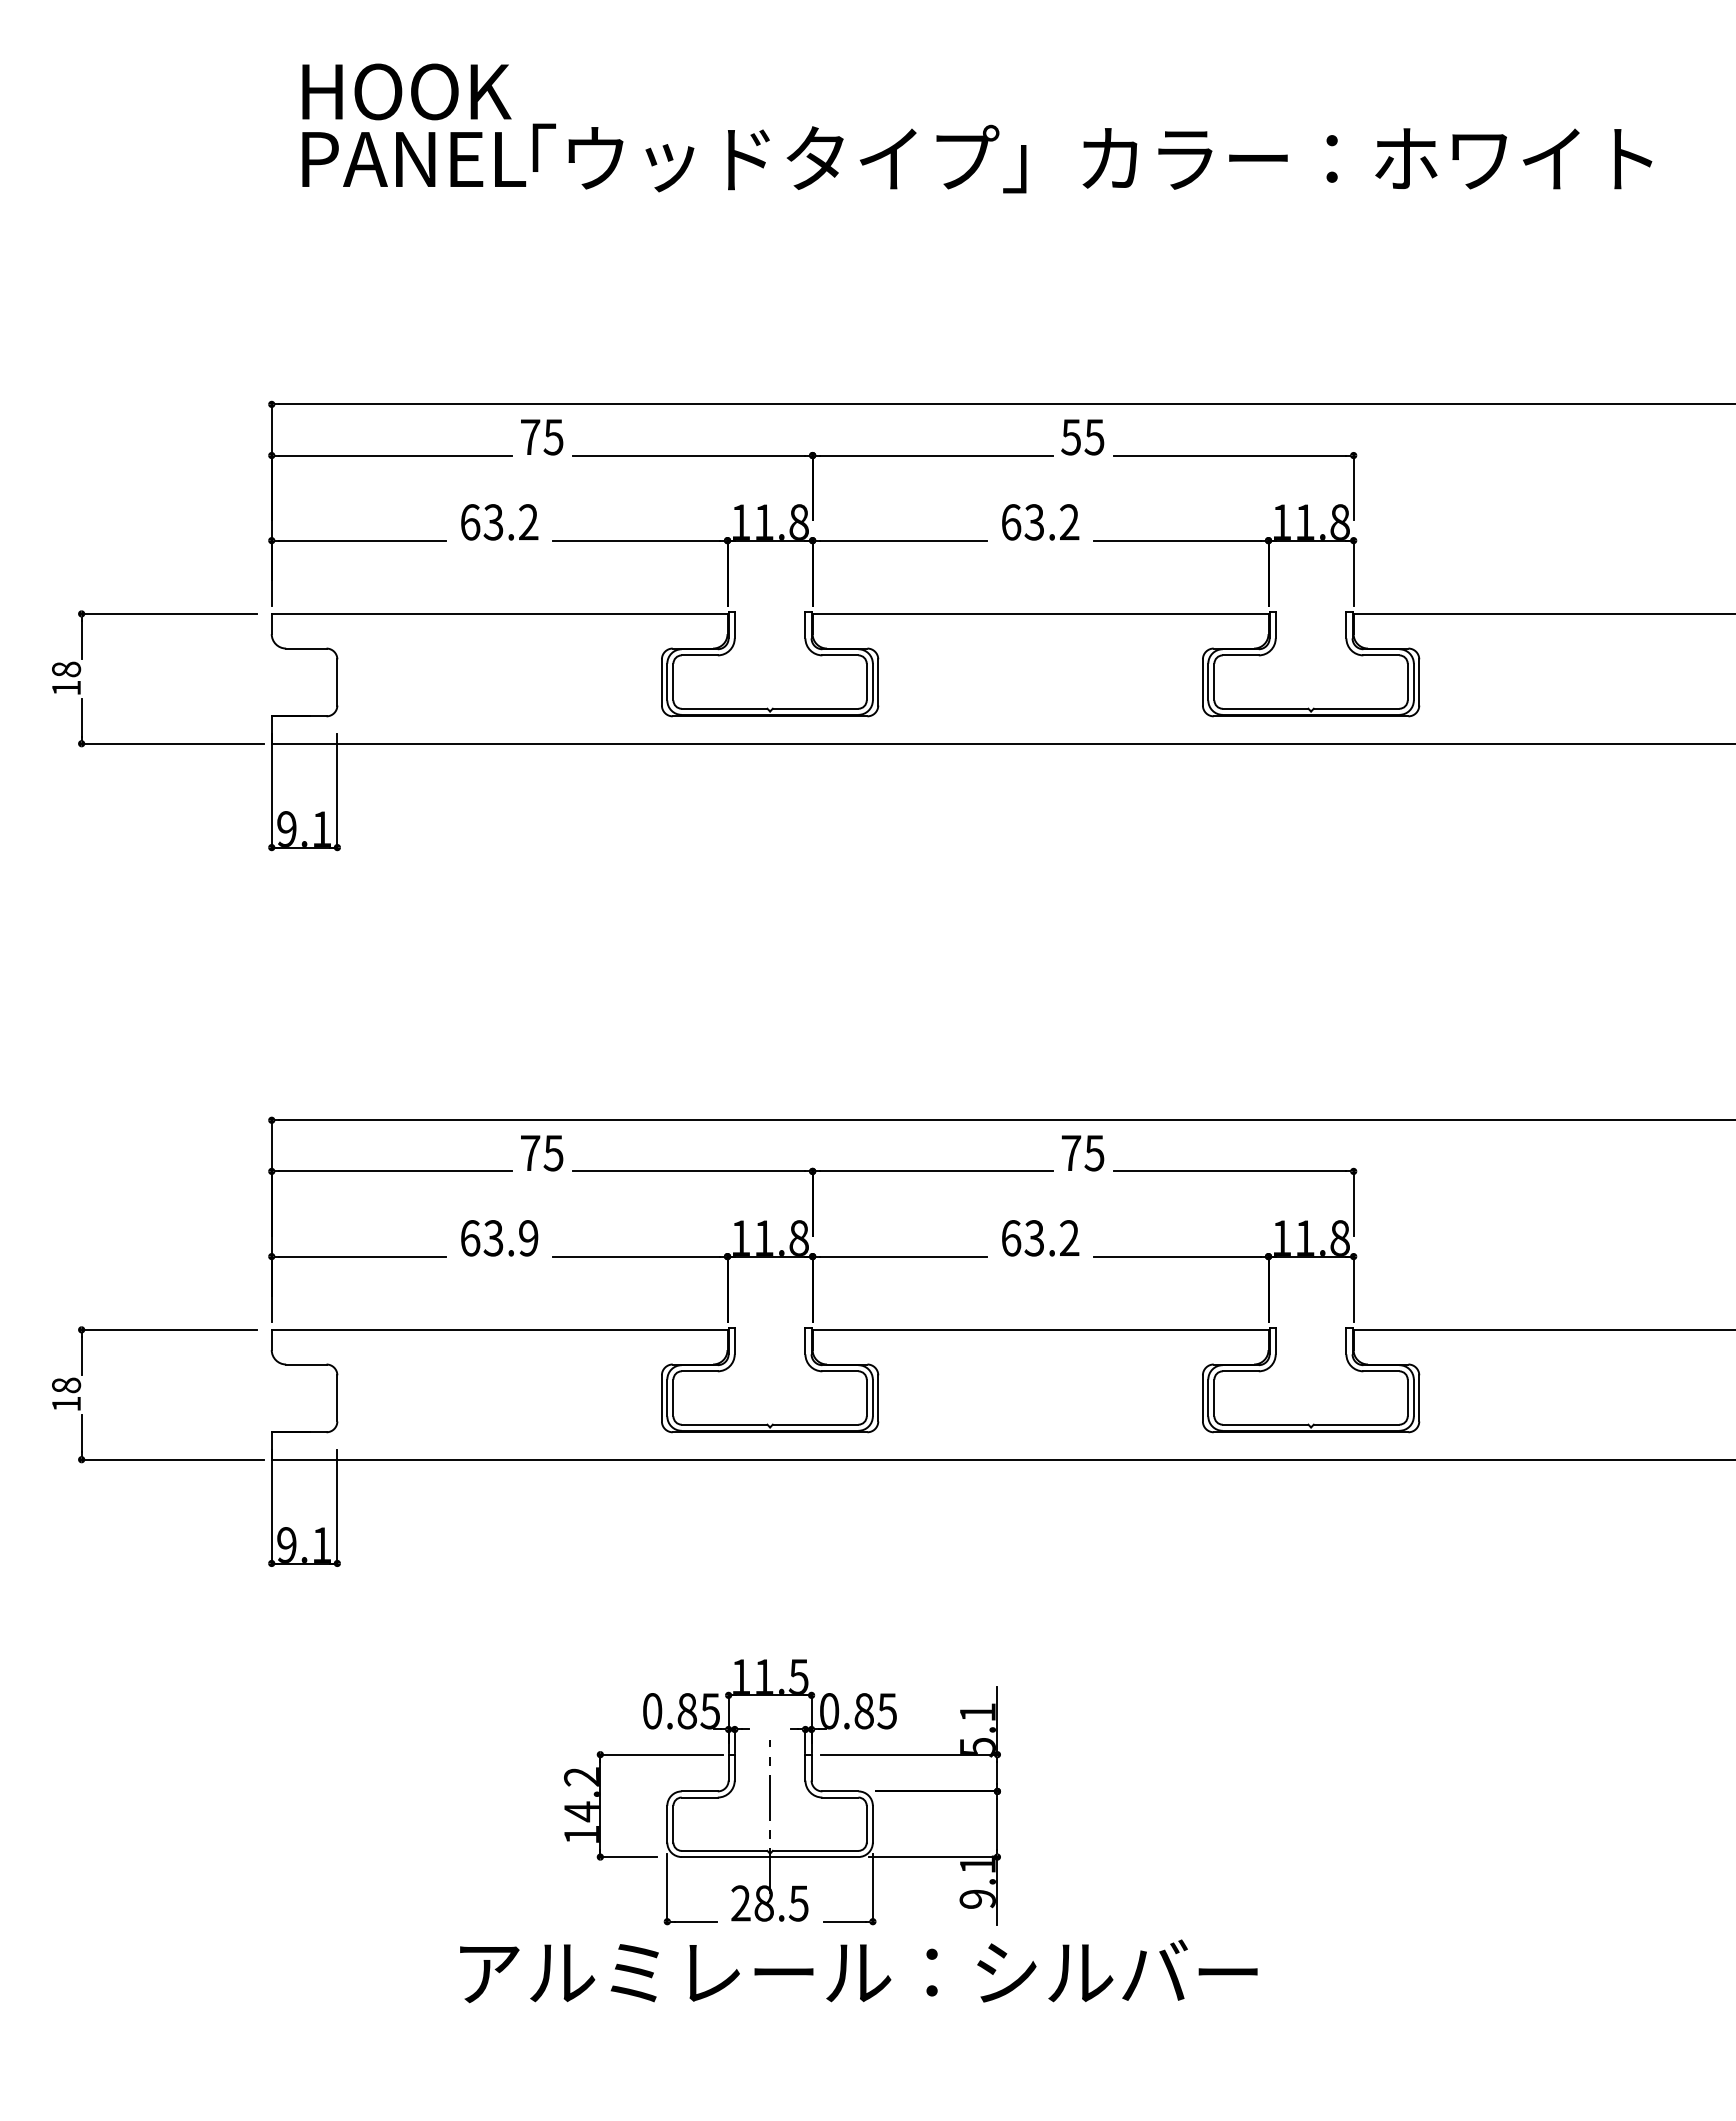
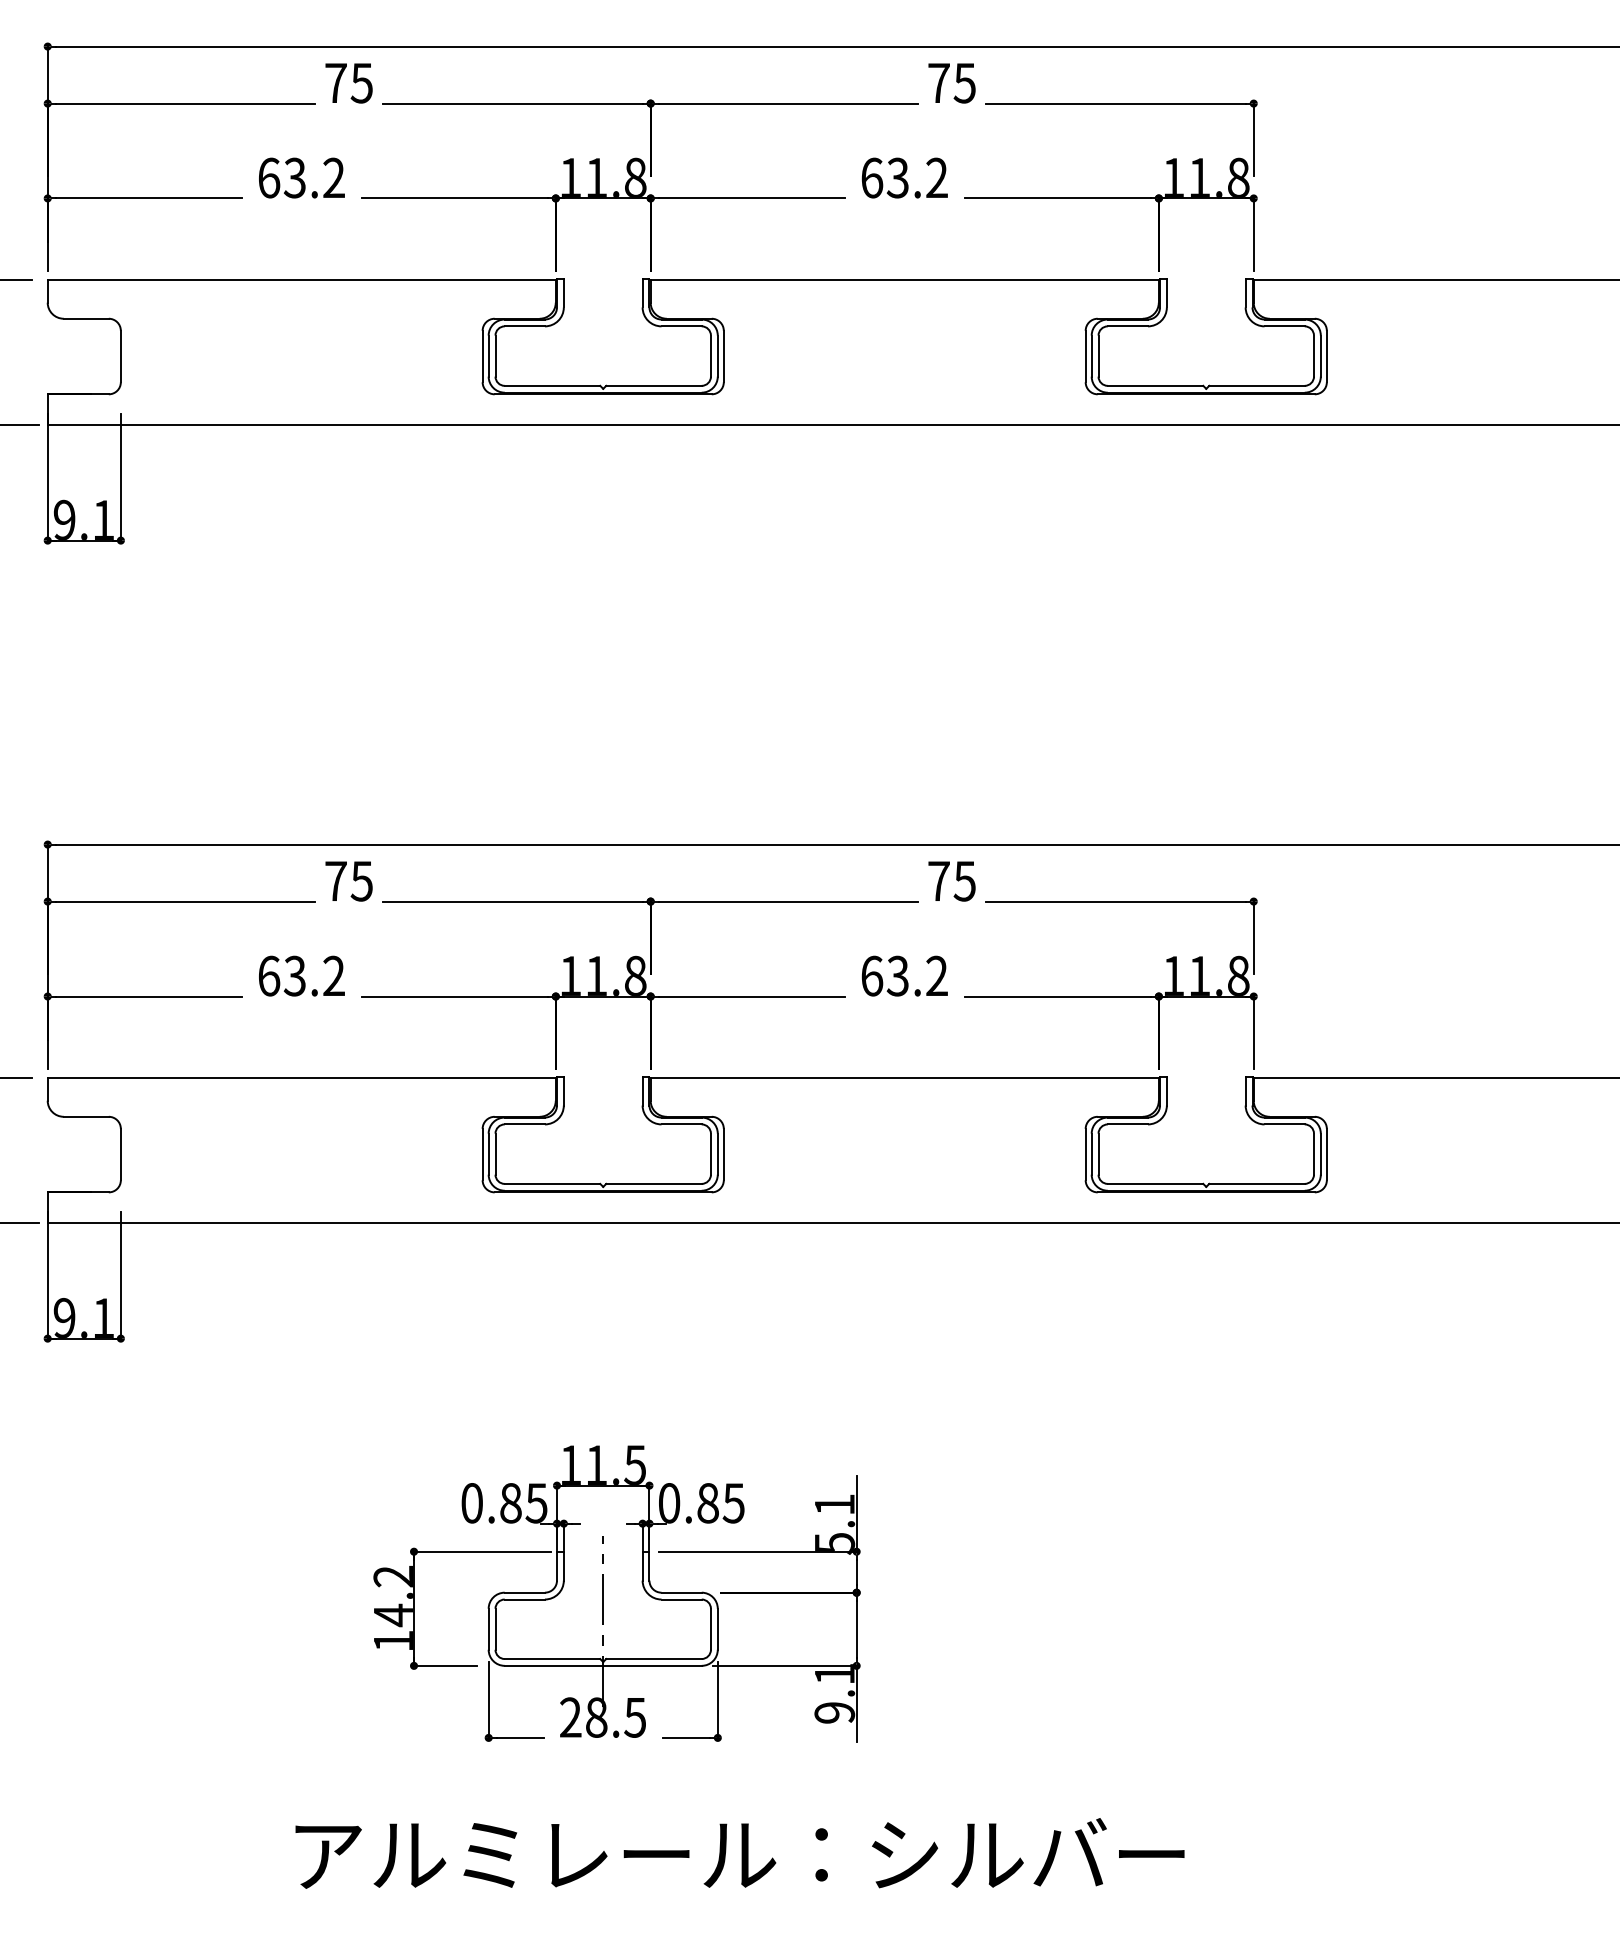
text: (1071, 437) -> (939, 83), 55 -> 75
text: (528, 1238) -> (333, 976), 63.9 -> 63.2
text: (858, 1971) -> (739, 1853), moved

